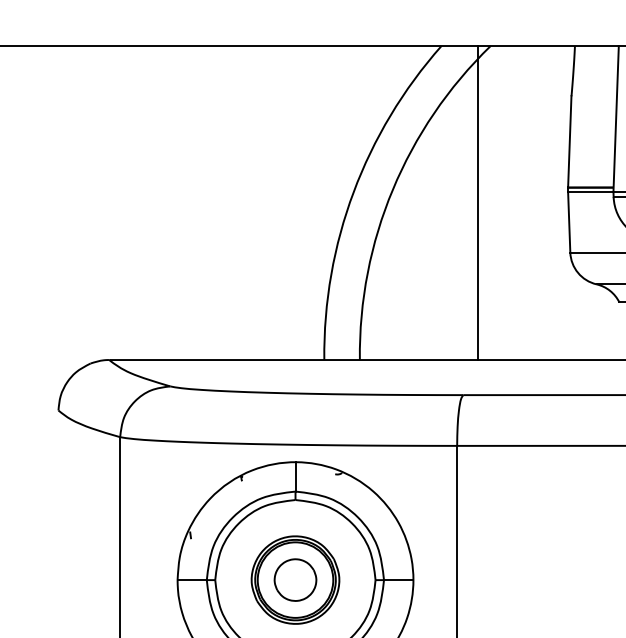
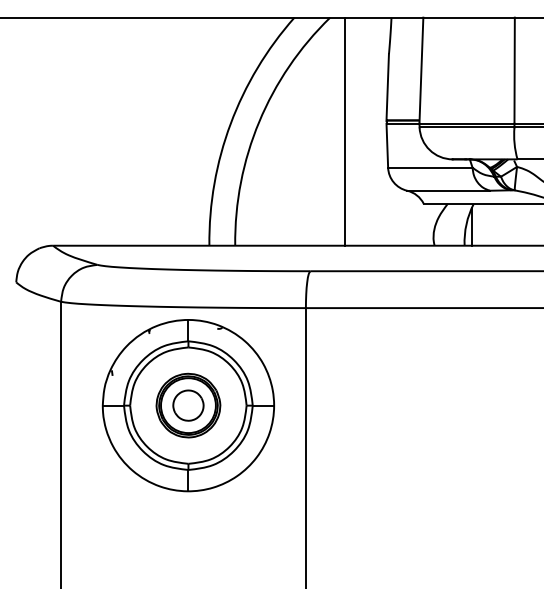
line: (477, 202) -> (344, 131), moved

